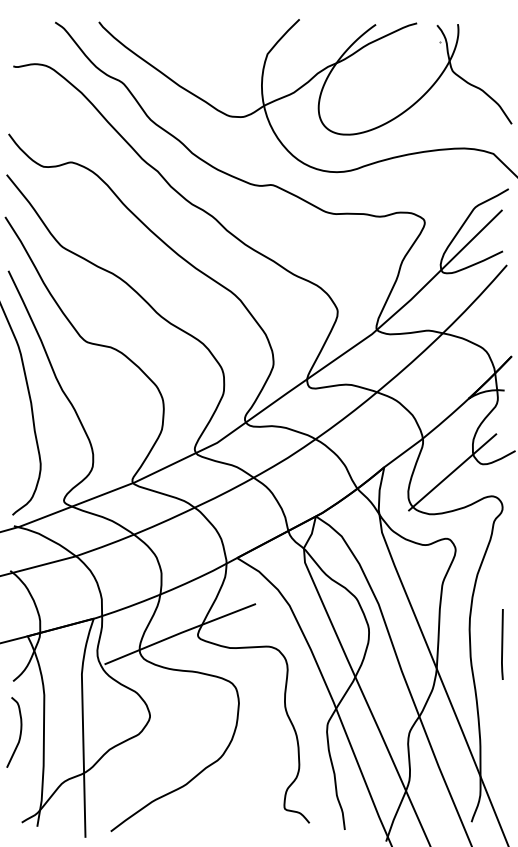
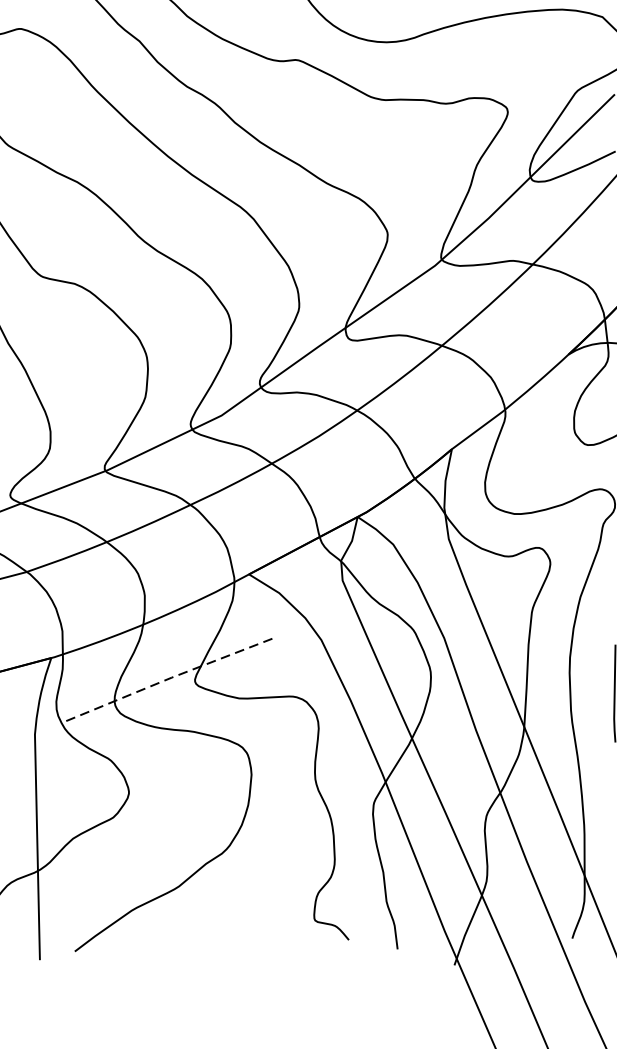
line: (452, 472) -> (546, 456), removed
line: (181, 632) -> (172, 677), solid -> dashed

